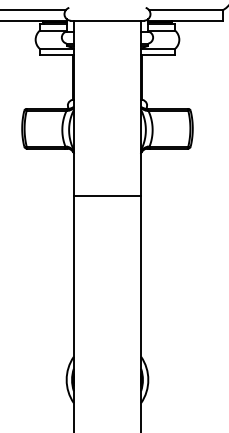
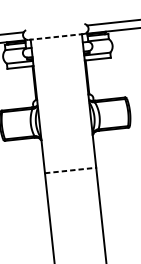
line: (107, 20) -> (56, 36), solid -> dashed
line: (107, 196) -> (70, 170), solid -> dashed

